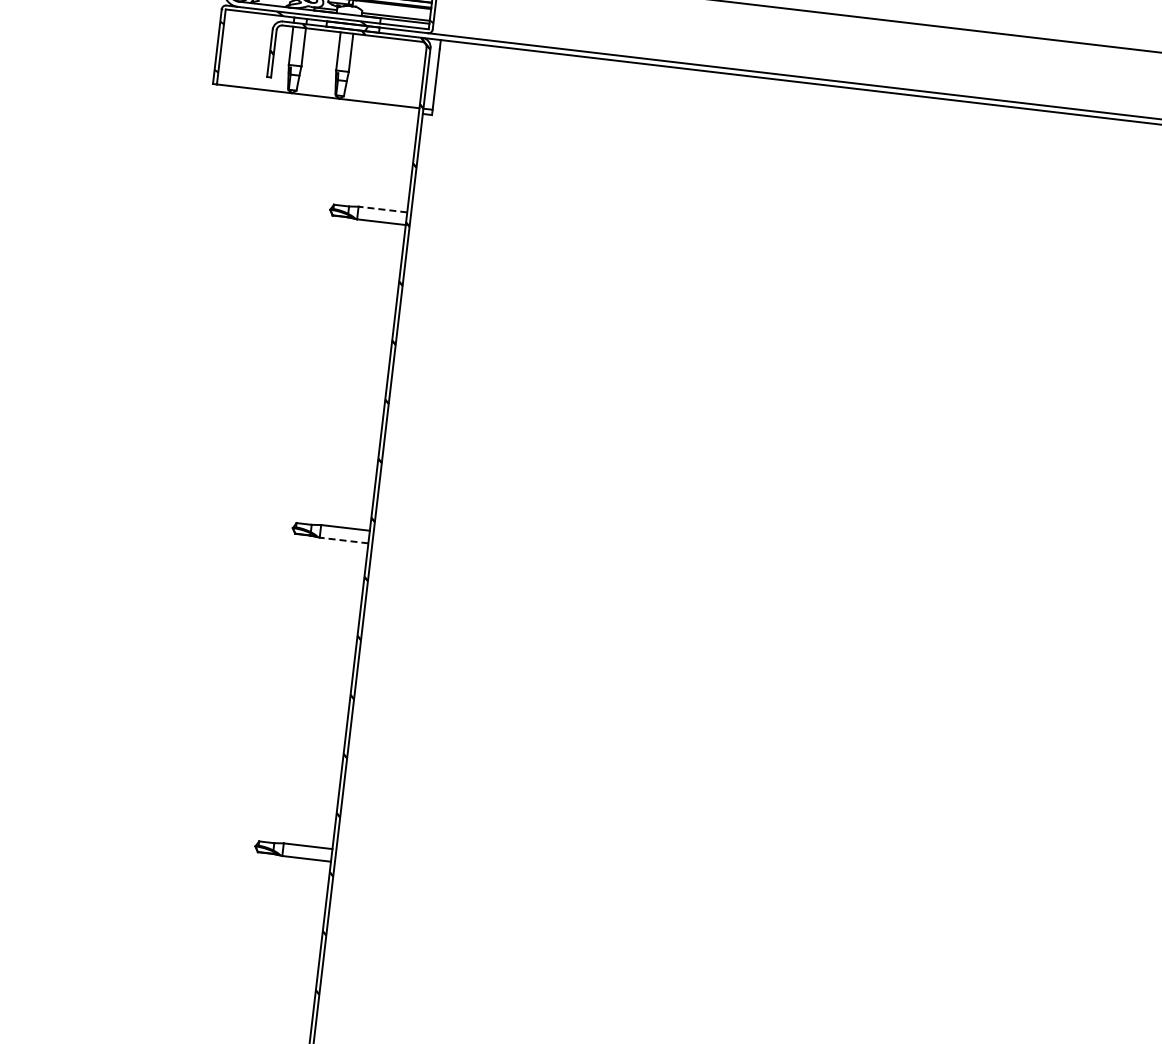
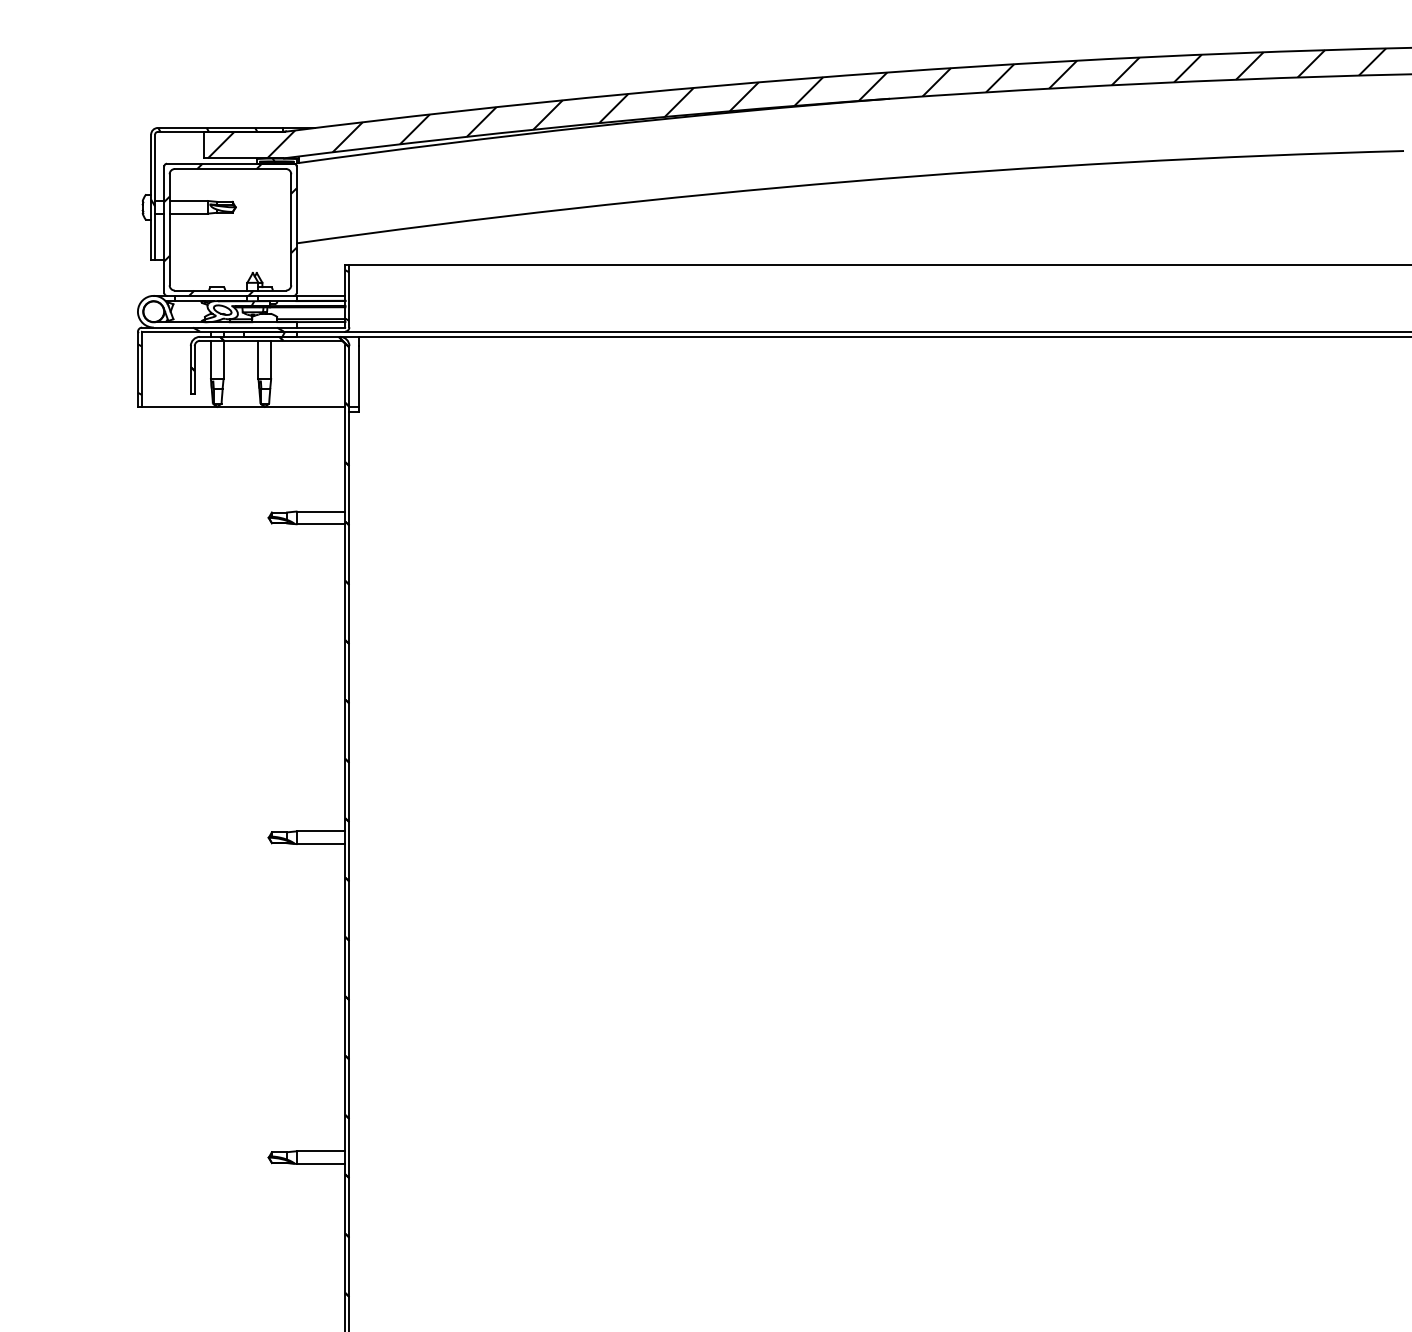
line: (382, 209) -> (320, 511), dashed -> solid
line: (343, 540) -> (320, 844), dashed -> solid

